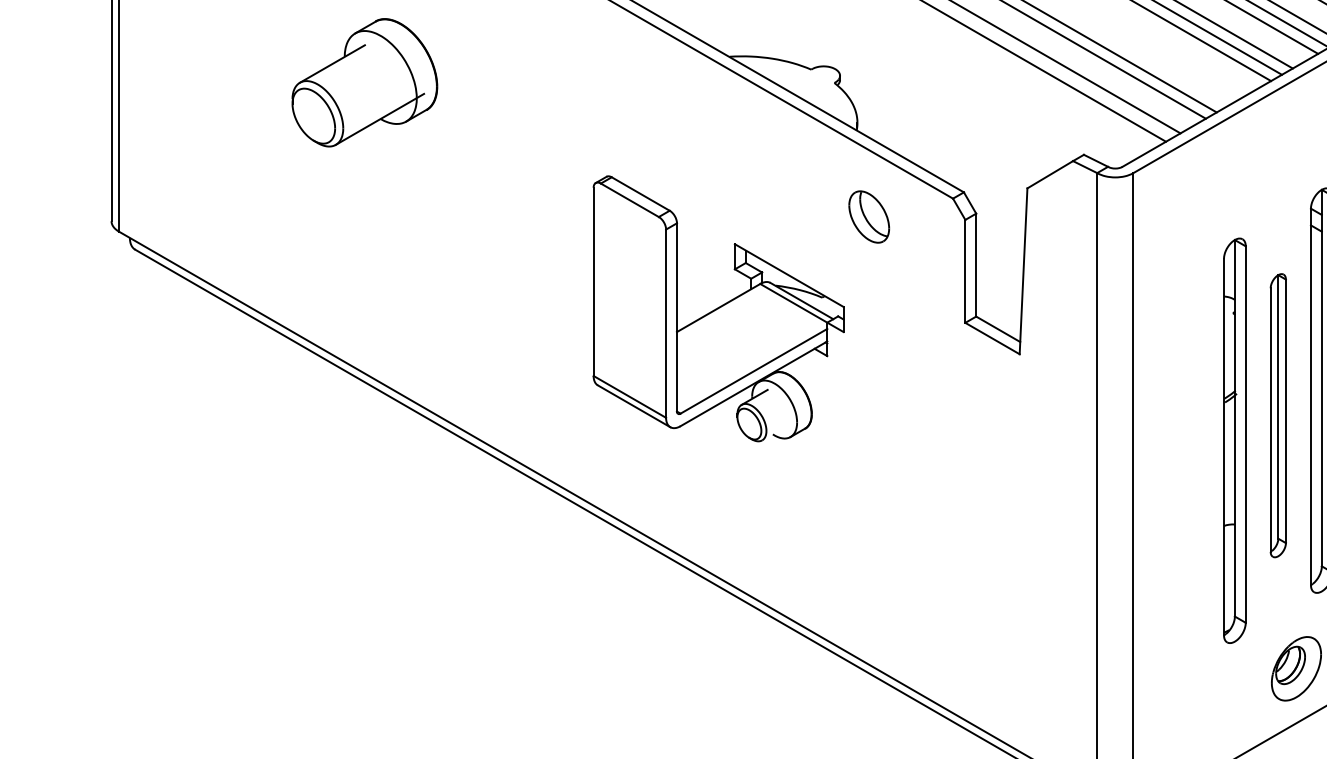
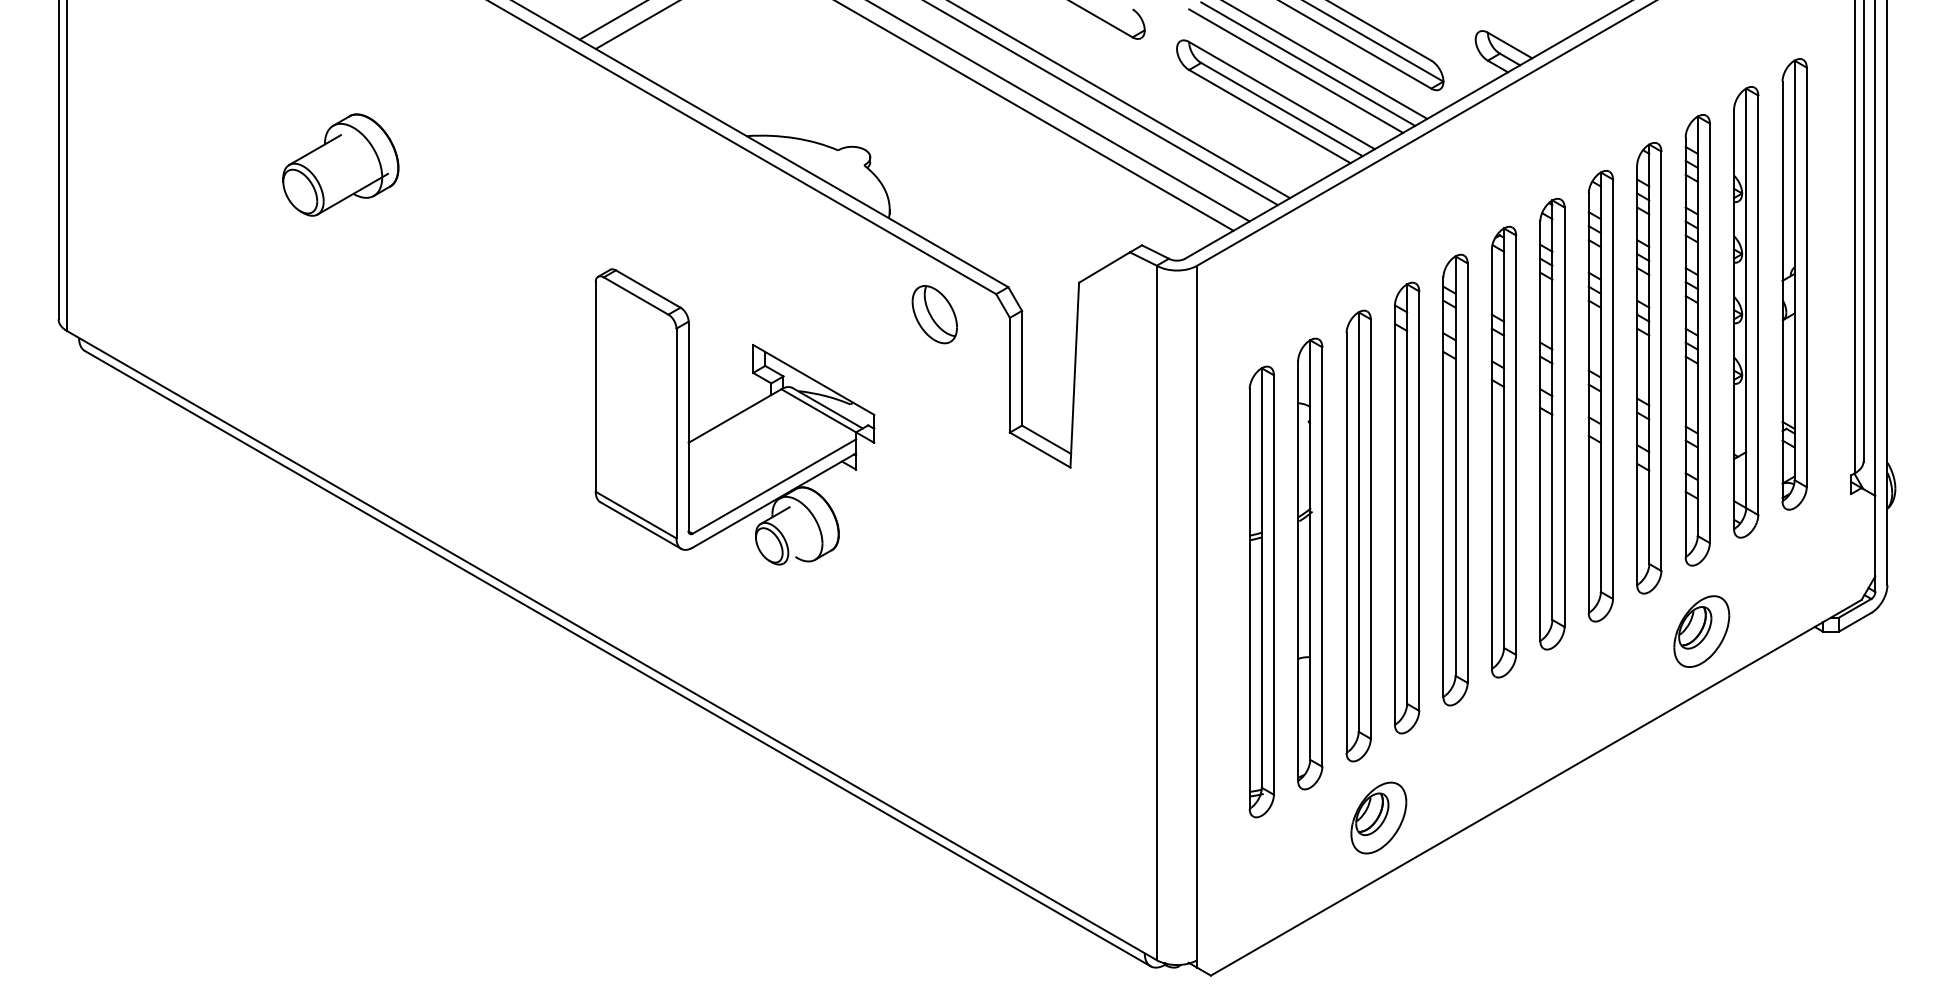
part: (364, 82) -> (340, 164), size x0.71
part: (868, 216) -> (934, 314), moved
part: (1278, 415) -> (1358, 535), size x1.43
part: (1191, 465) -> (1261, 591), added

